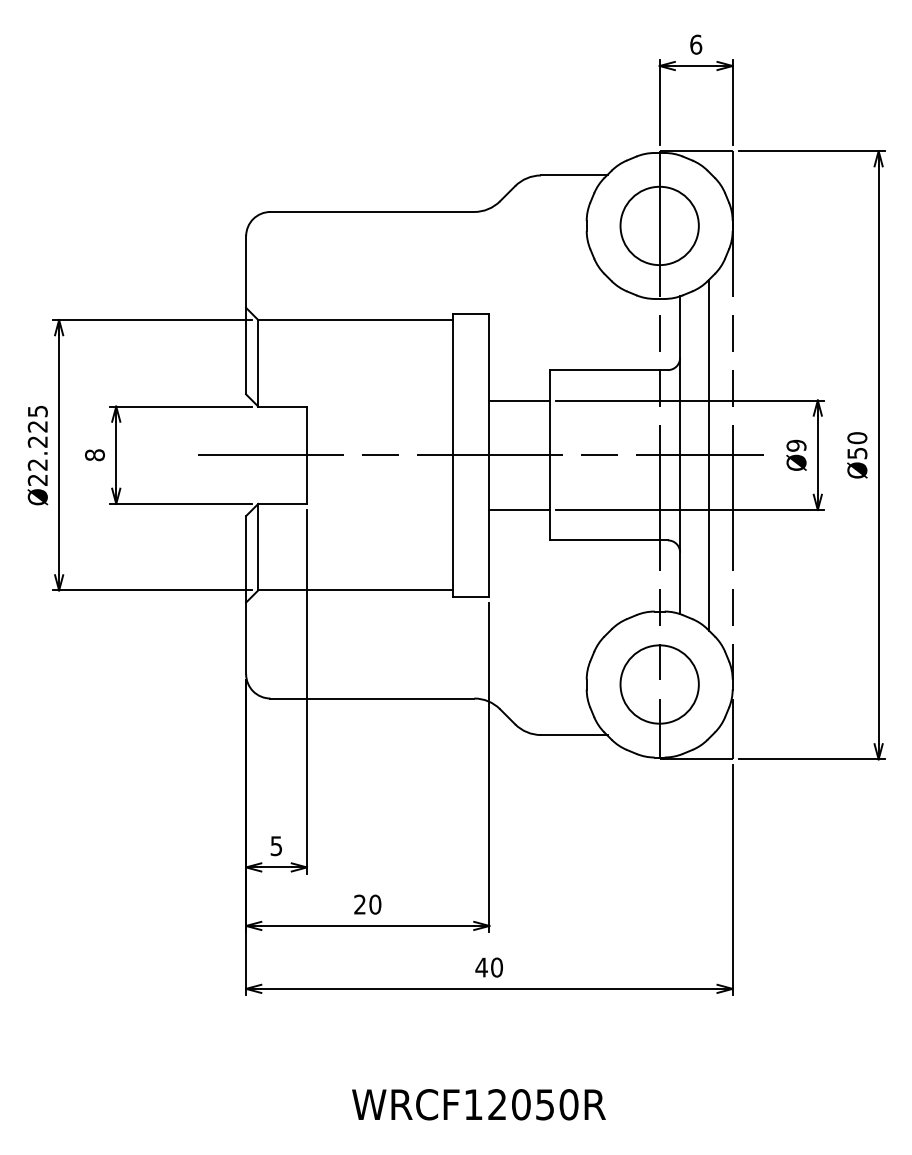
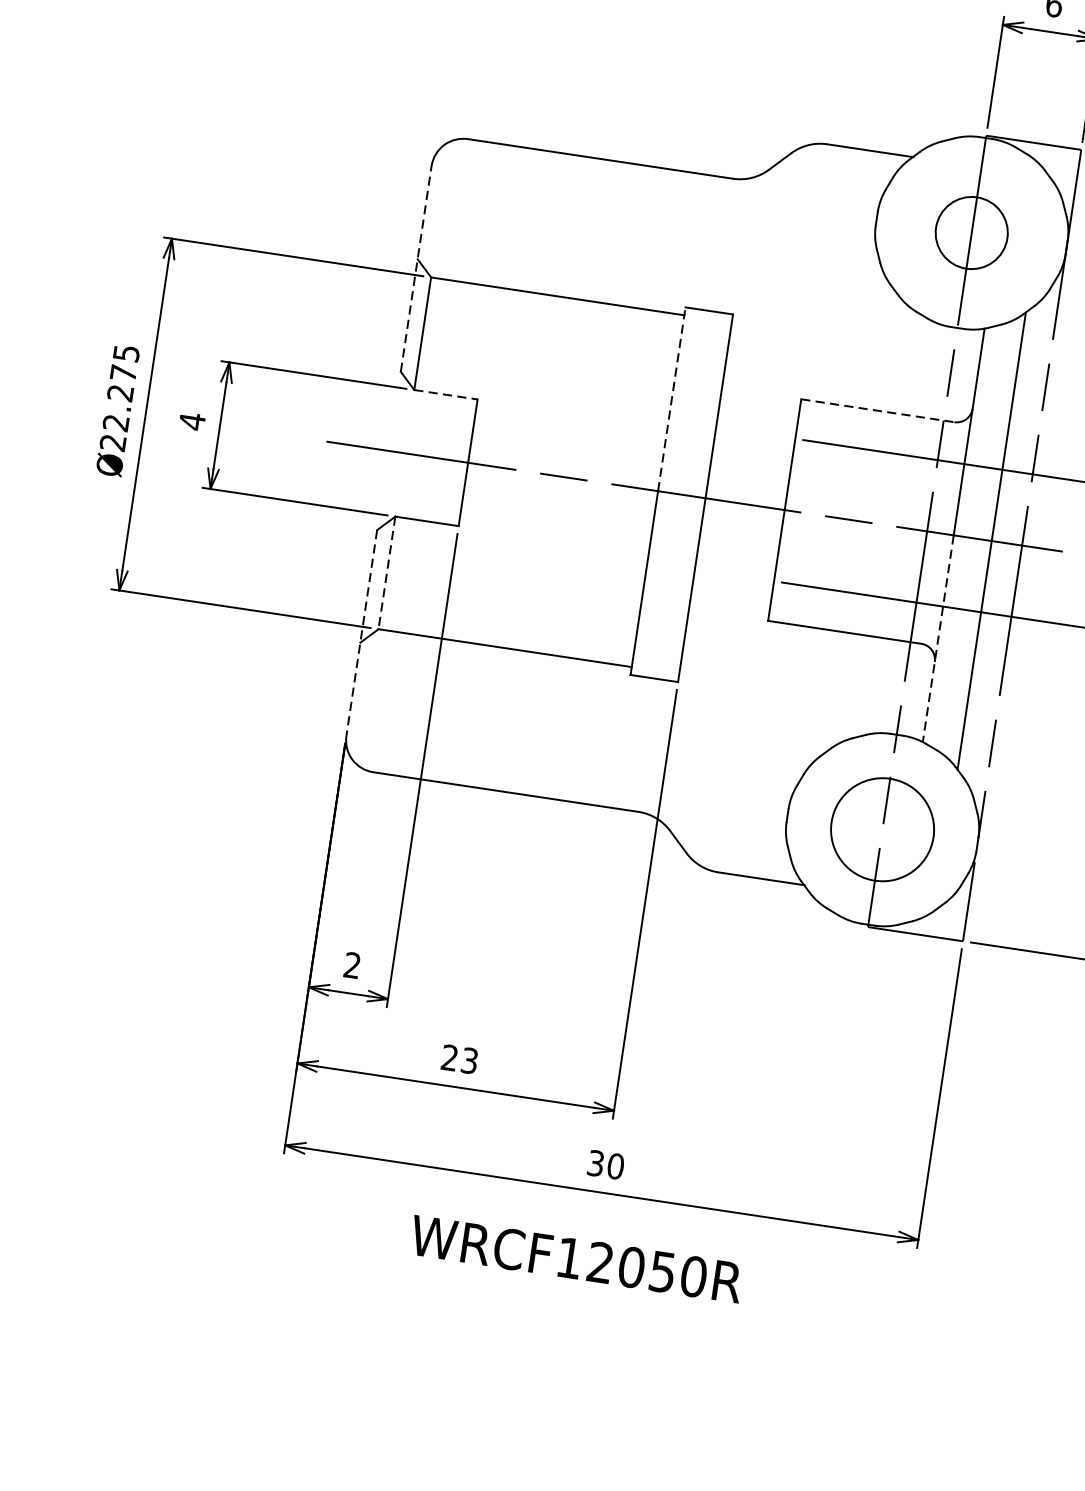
circle: (659, 225) -> (971, 232), size x0.7
line: (246, 314) -> (416, 267), solid -> dashed
line: (609, 370) -> (878, 411), solid -> dashed
line: (452, 384) -> (671, 399), solid -> dashed
line: (519, 400) -> (755, 432), removed
line: (283, 406) -> (447, 394), solid -> dashed
text: (37, 426) -> (123, 372), Ø22.225 -> Ø22.275
text: (94, 455) -> (191, 421), 8 -> 4
line: (519, 509) -> (734, 574), removed
line: (680, 535) -> (938, 639), solid -> dashed
line: (258, 547) -> (387, 573), solid -> dashed
line: (246, 595) -> (362, 633), solid -> dashed
text: (275, 846) -> (351, 965), 5 -> 2
text: (375, 904) -> (469, 1060), 20 -> 23
text: (481, 967) -> (595, 1163), 40 -> 30
text: (478, 1104) -> (576, 1258), moved

